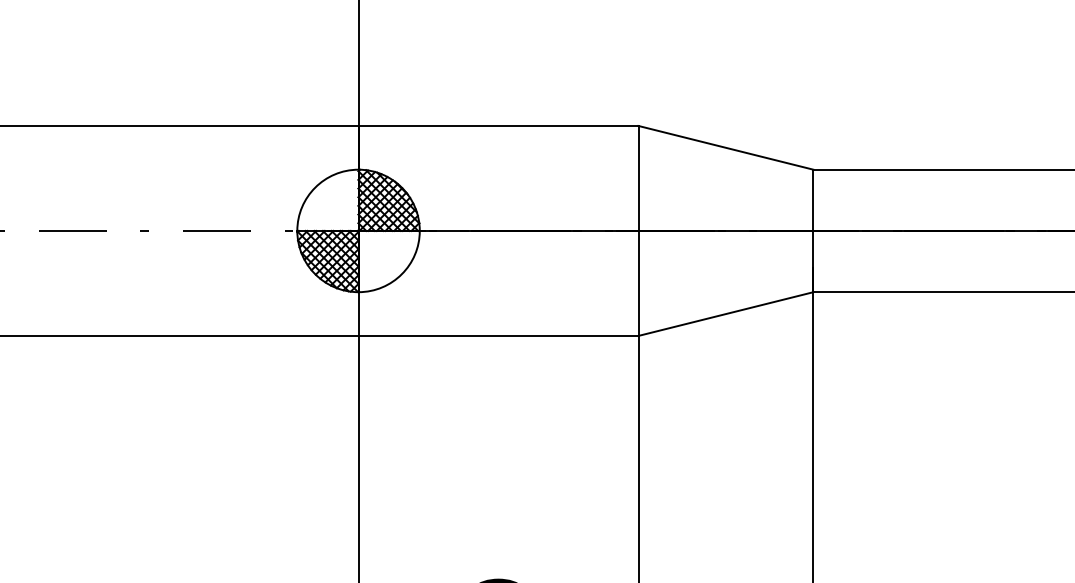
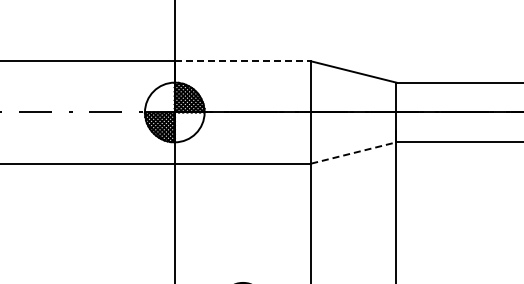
line: (499, 126) -> (243, 61), solid -> dashed
line: (725, 313) -> (353, 152), solid -> dashed

